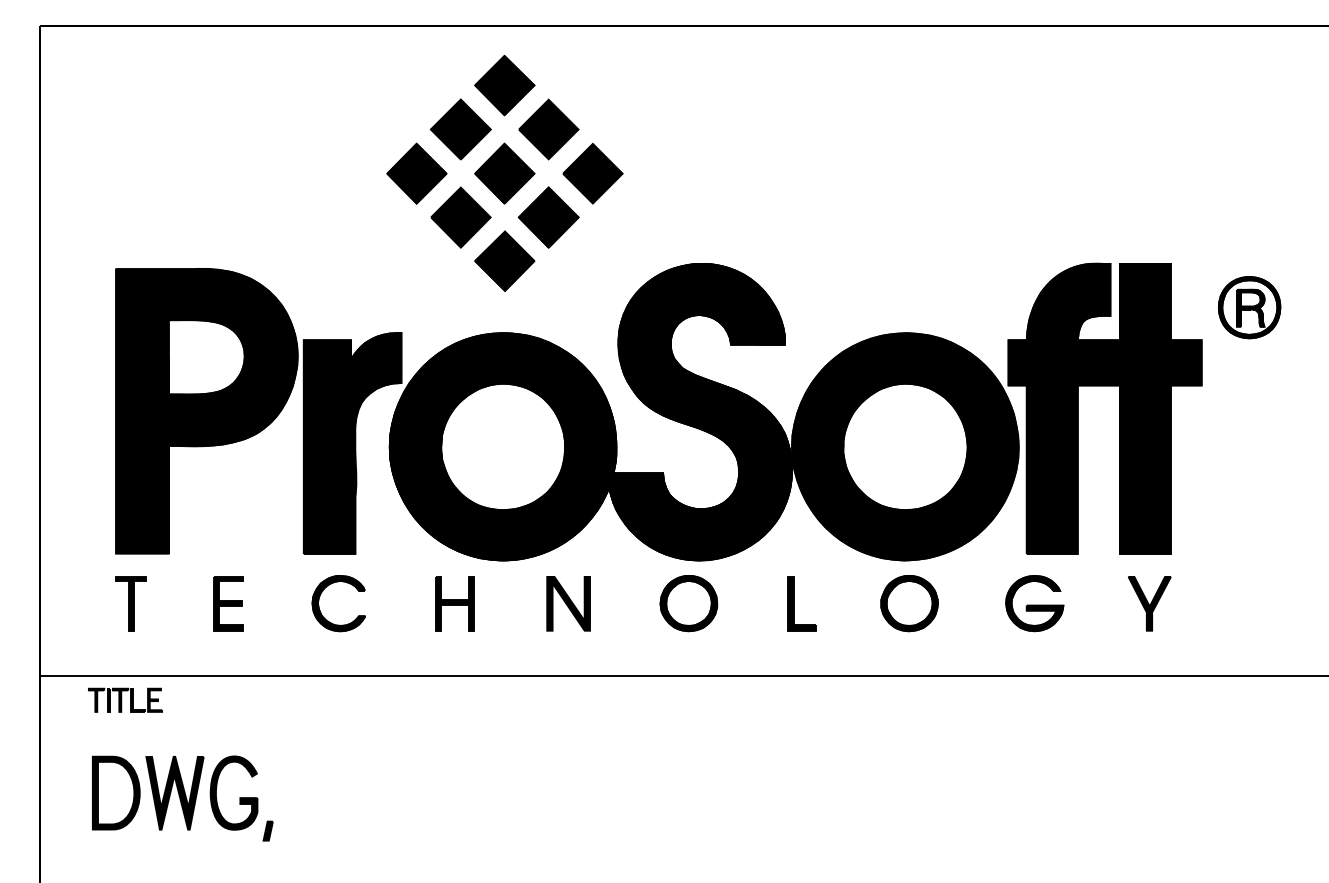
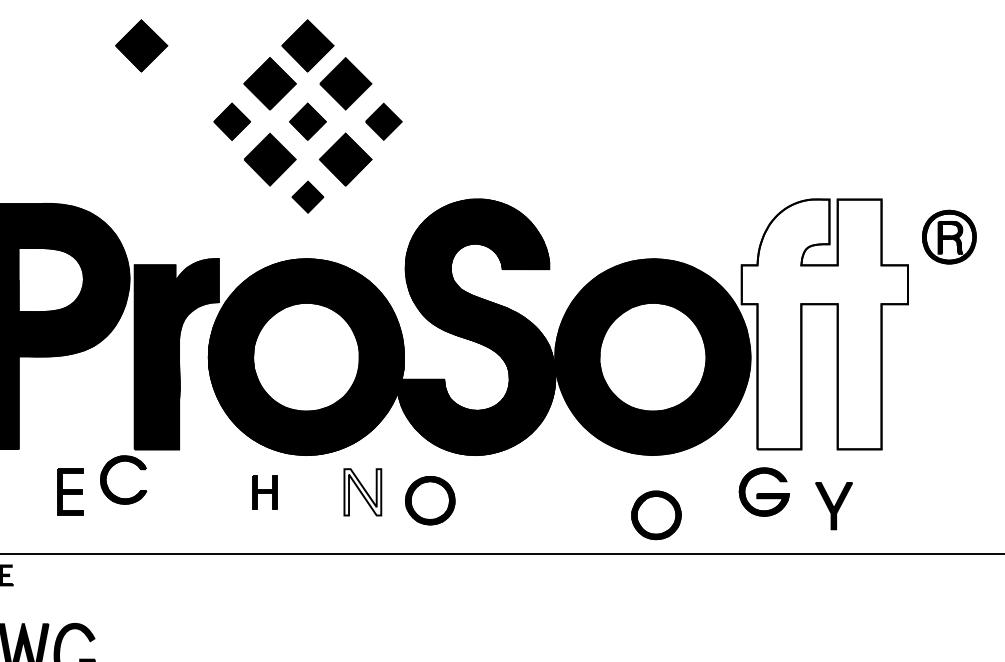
part: (311, 85) -> (141, 45), added
part: (416, 173) -> (231, 121), size x0.7
part: (504, 173) -> (307, 121), size x0.7
part: (592, 173) -> (383, 121), size x0.7
part: (504, 260) -> (307, 196), size x0.6
fill: (1104, 408) -> (824, 324), removed
part: (454, 603) -> (264, 492), size x0.7
fill: (568, 603) -> (362, 492), removed
part: (688, 603) -> (429, 500), moved
part: (794, 603) -> (557, 492), removed
part: (909, 603) -> (656, 515), moved
part: (1149, 603) -> (833, 505), moved
part: (319, 605) -> (106, 481), moved

